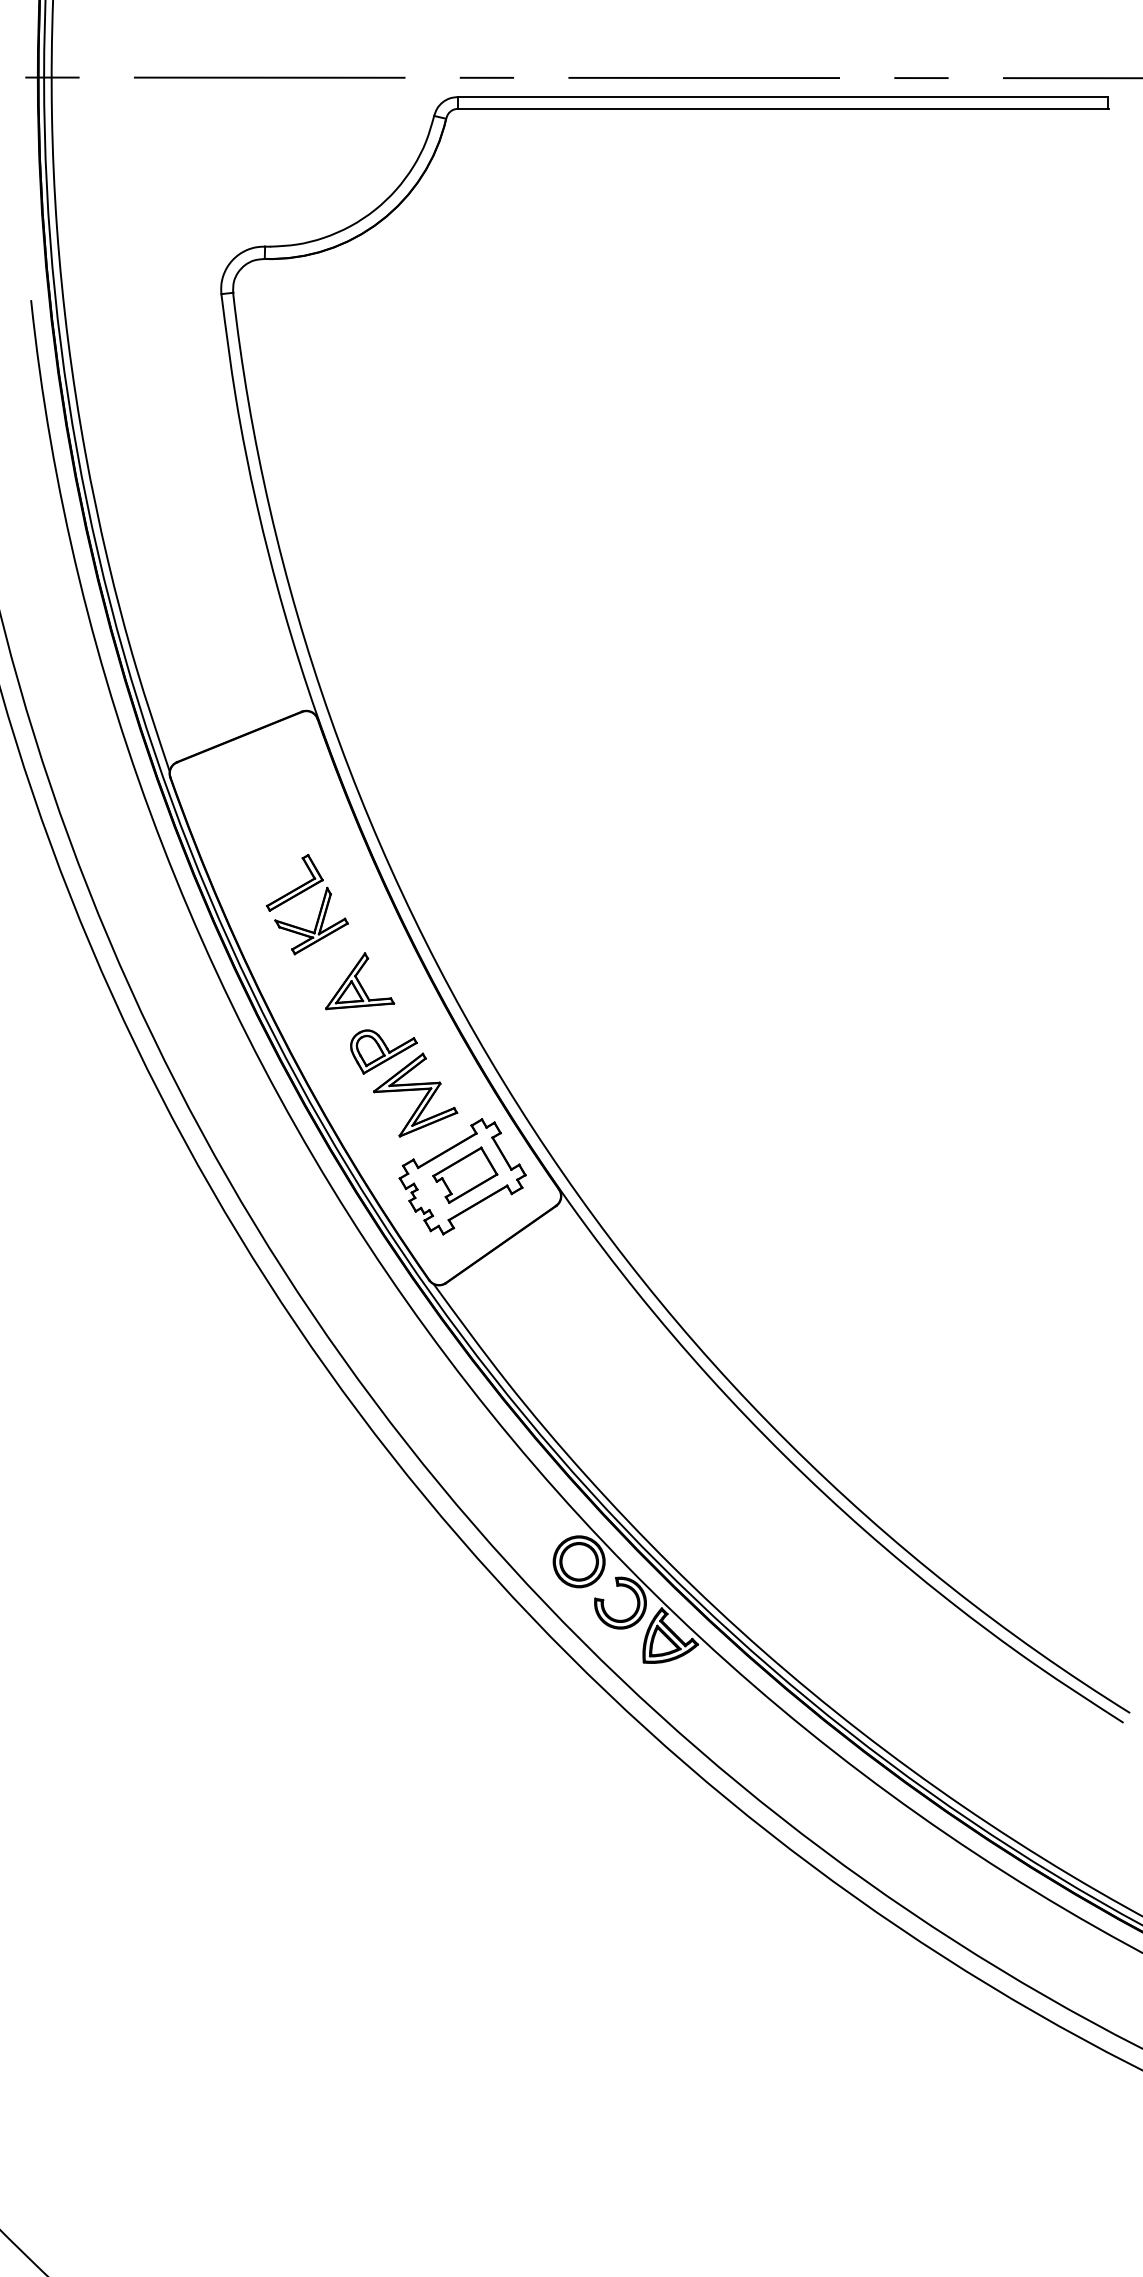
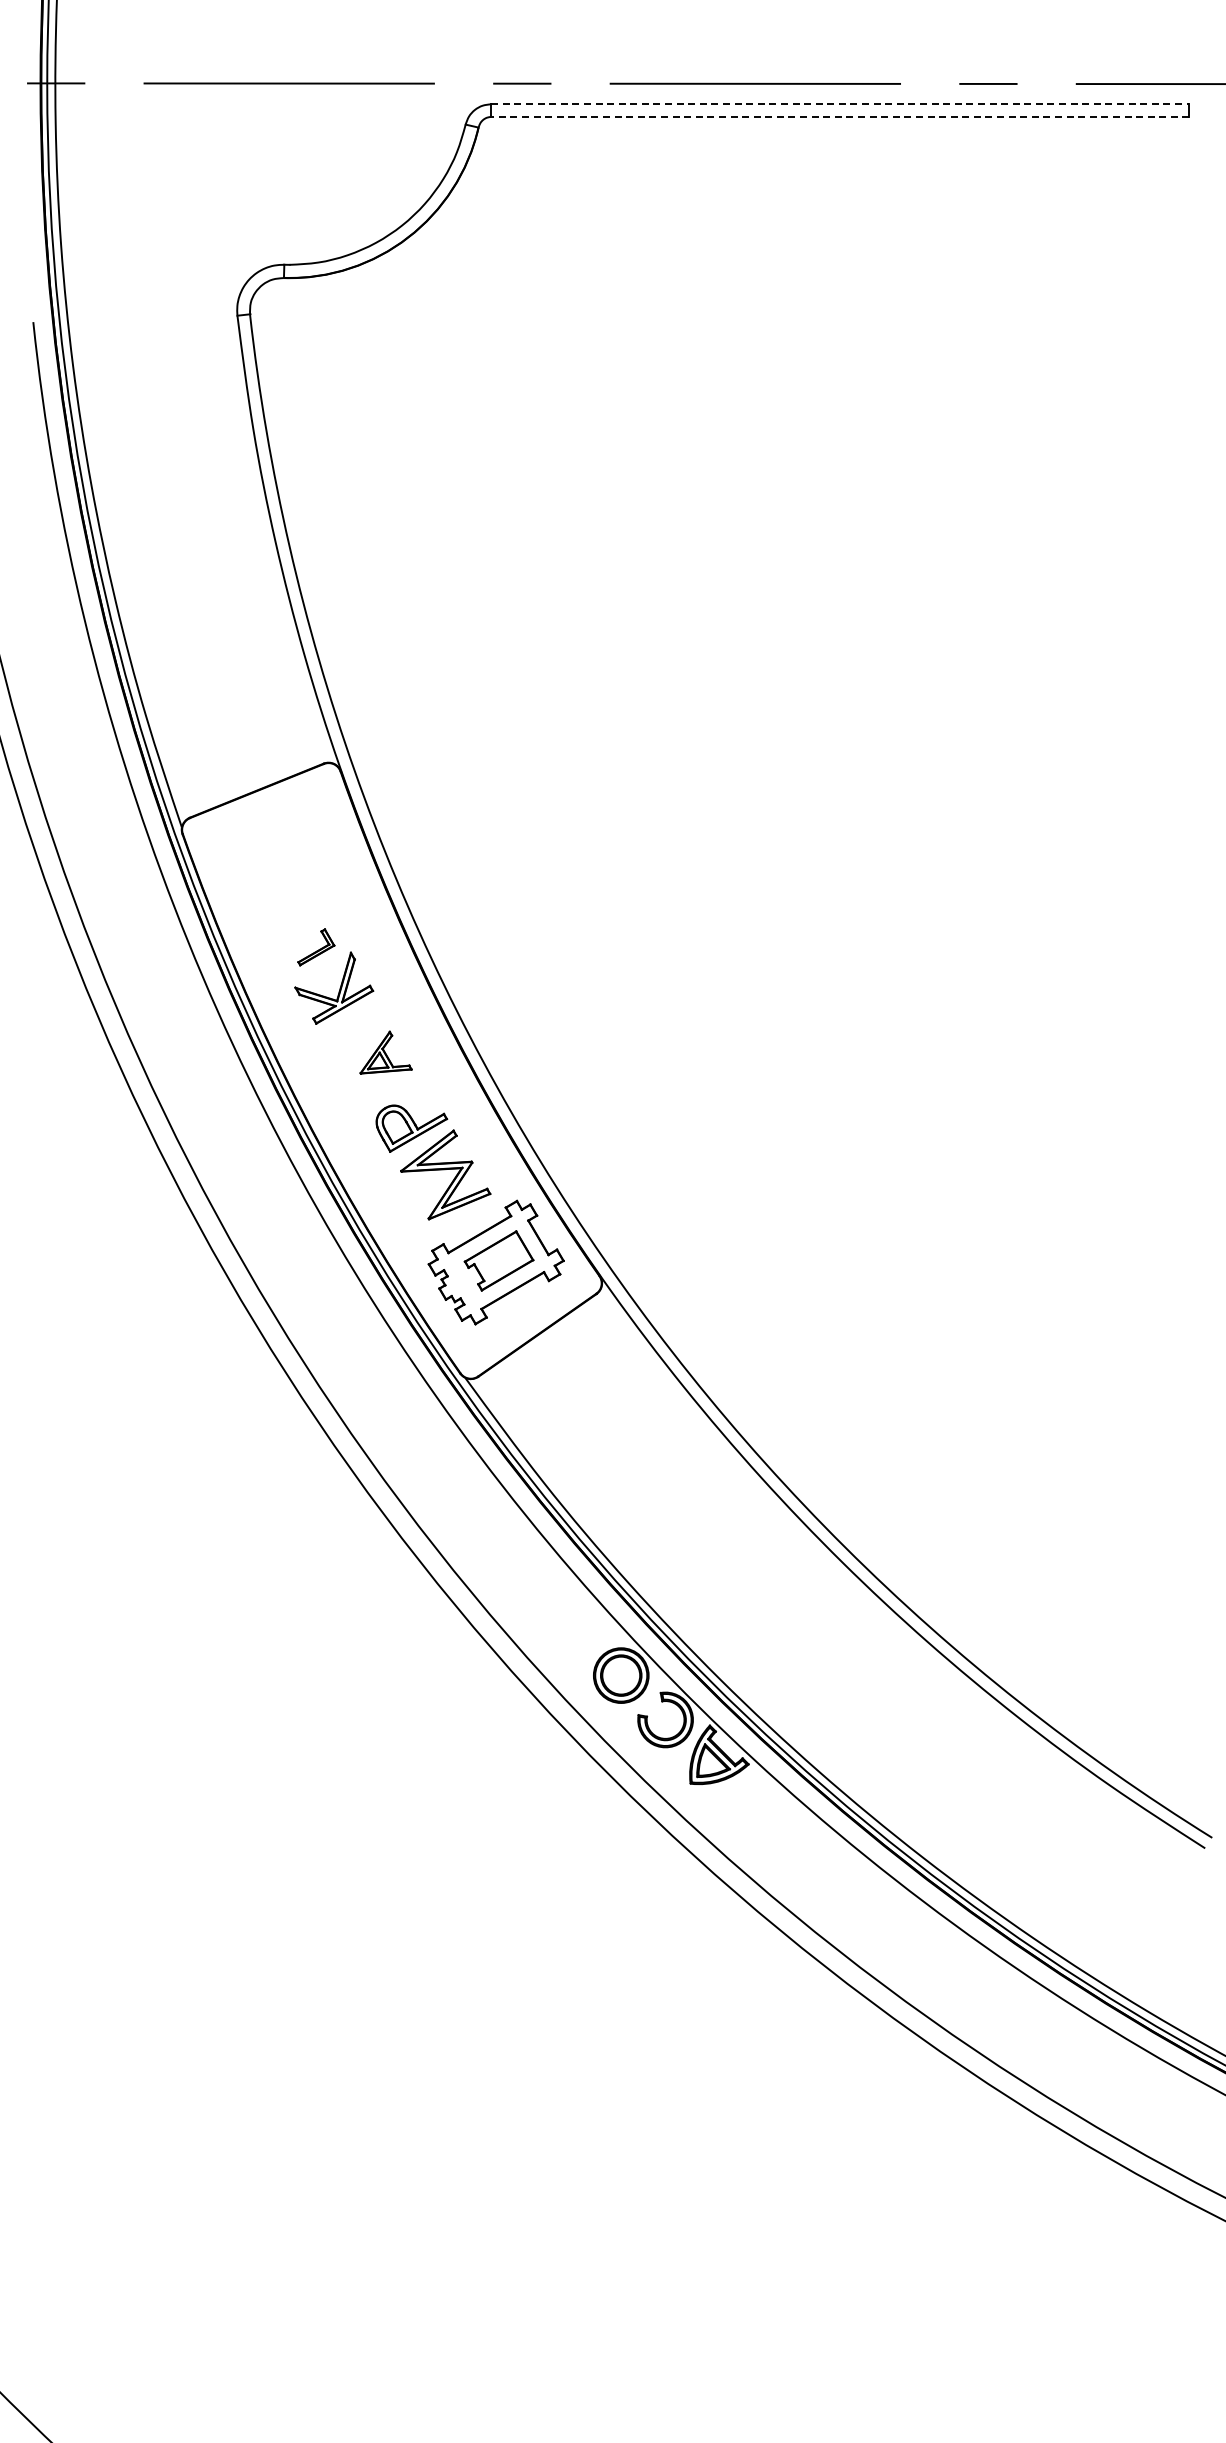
line: (783, 97) -> (840, 104), solid -> dashed
line: (783, 108) -> (840, 116), solid -> dashed
part: (295, 883) -> (316, 947), size x0.6
part: (359, 980) -> (385, 1052), size x0.7

